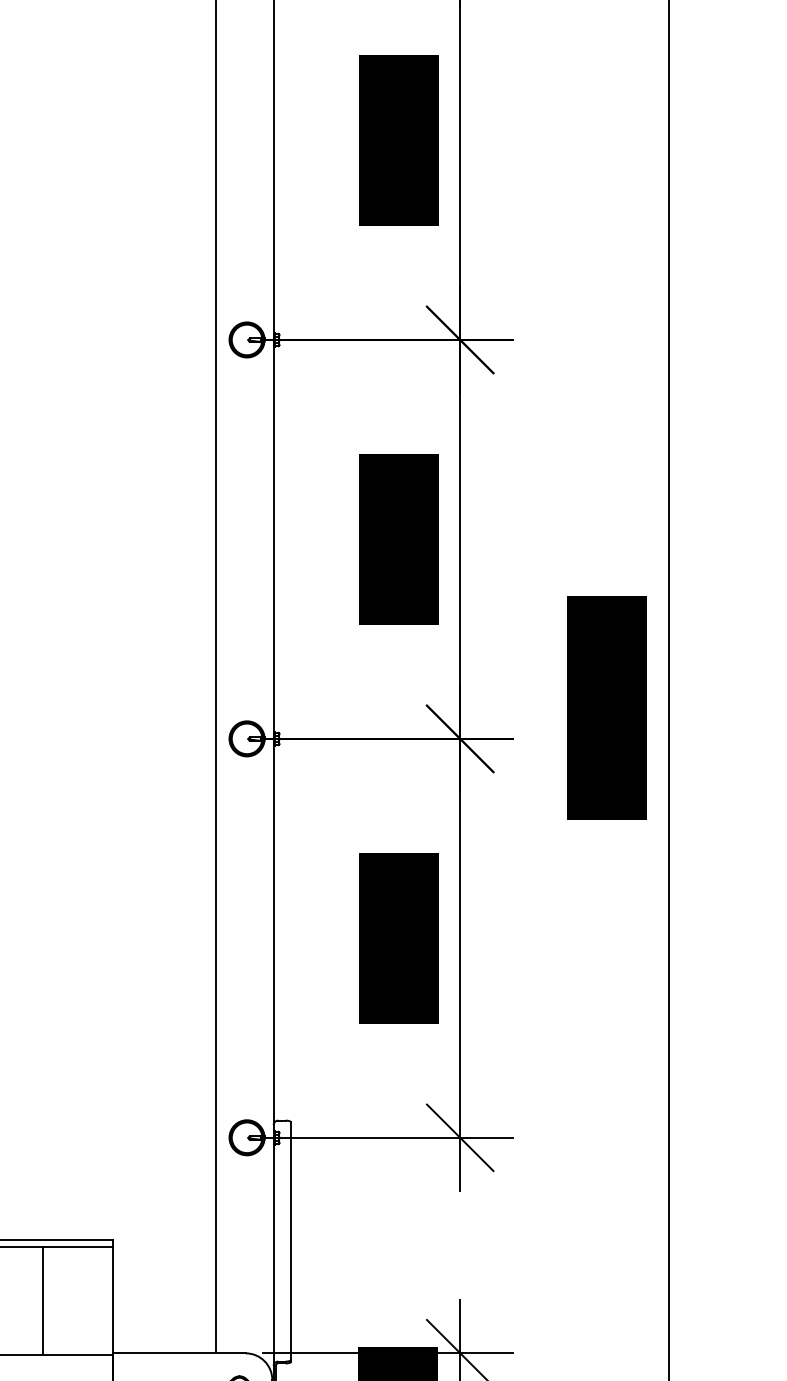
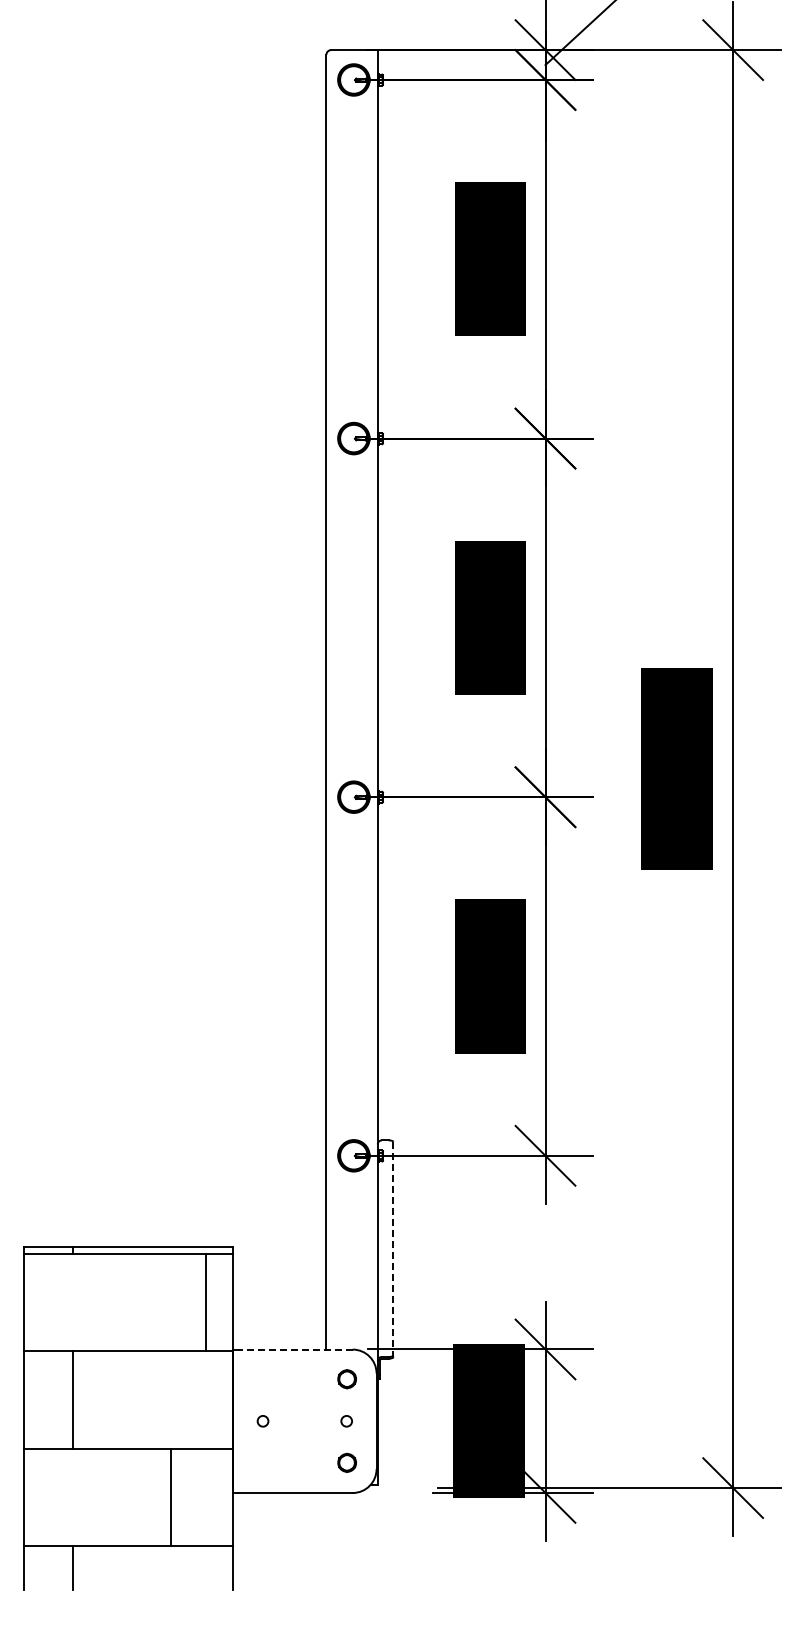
line: (291, 1240) -> (393, 1248), solid -> dashed
line: (43, 1300) -> (205, 1302), moved
line: (181, 1353) -> (294, 1349), solid -> dashed

